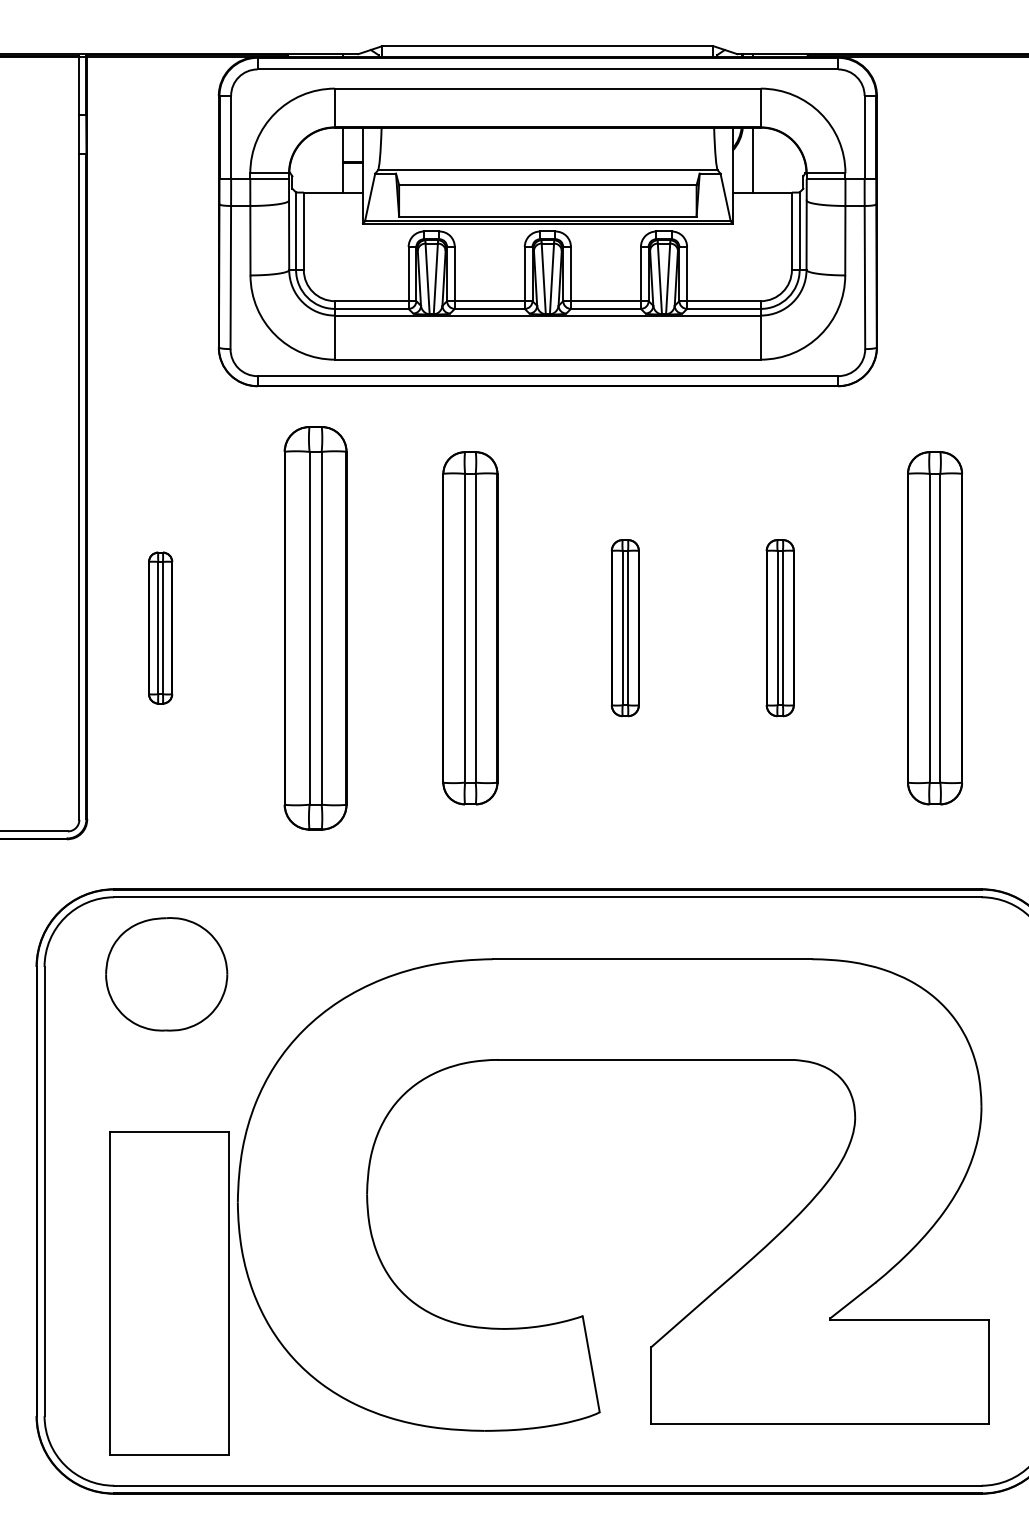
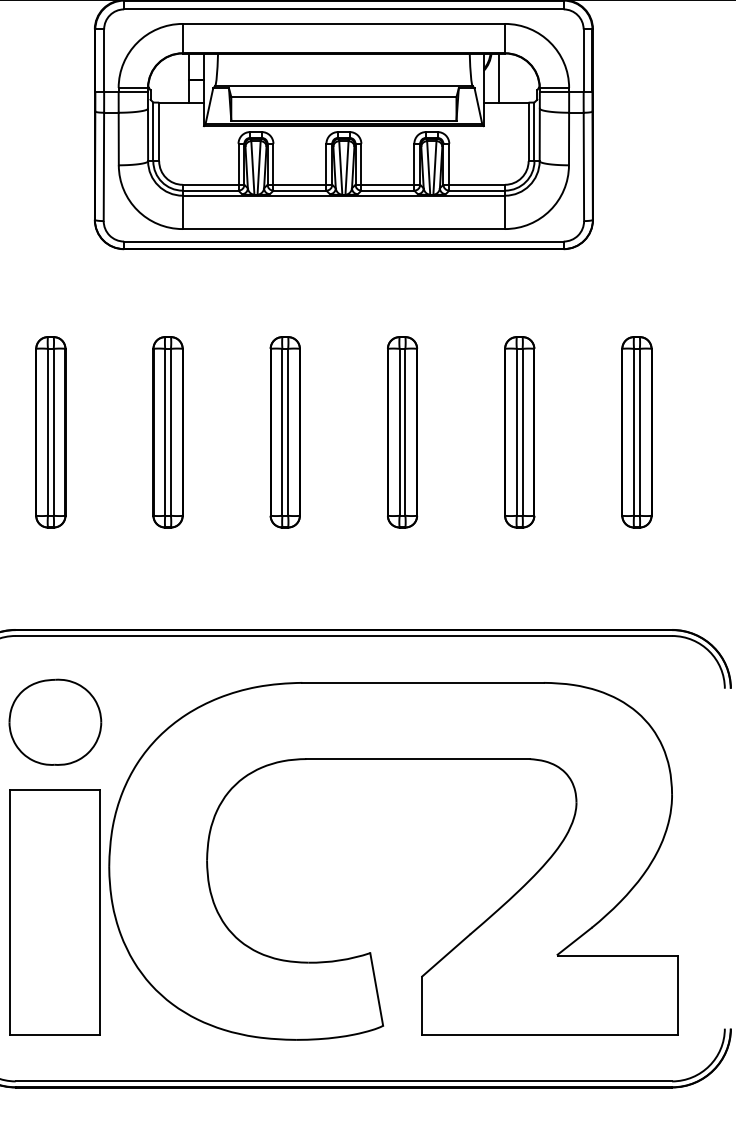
part: (160, 627) -> (50, 431), size x1.67
part: (315, 627) -> (168, 431), size x0.62
part: (470, 627) -> (285, 431), size x0.71
part: (625, 627) -> (402, 431), size x1.43
part: (780, 627) -> (519, 431), size x1.43
part: (934, 627) -> (636, 431), size x0.71
part: (166, 974) -> (55, 722), moved
part: (169, 1293) -> (55, 912), moved

